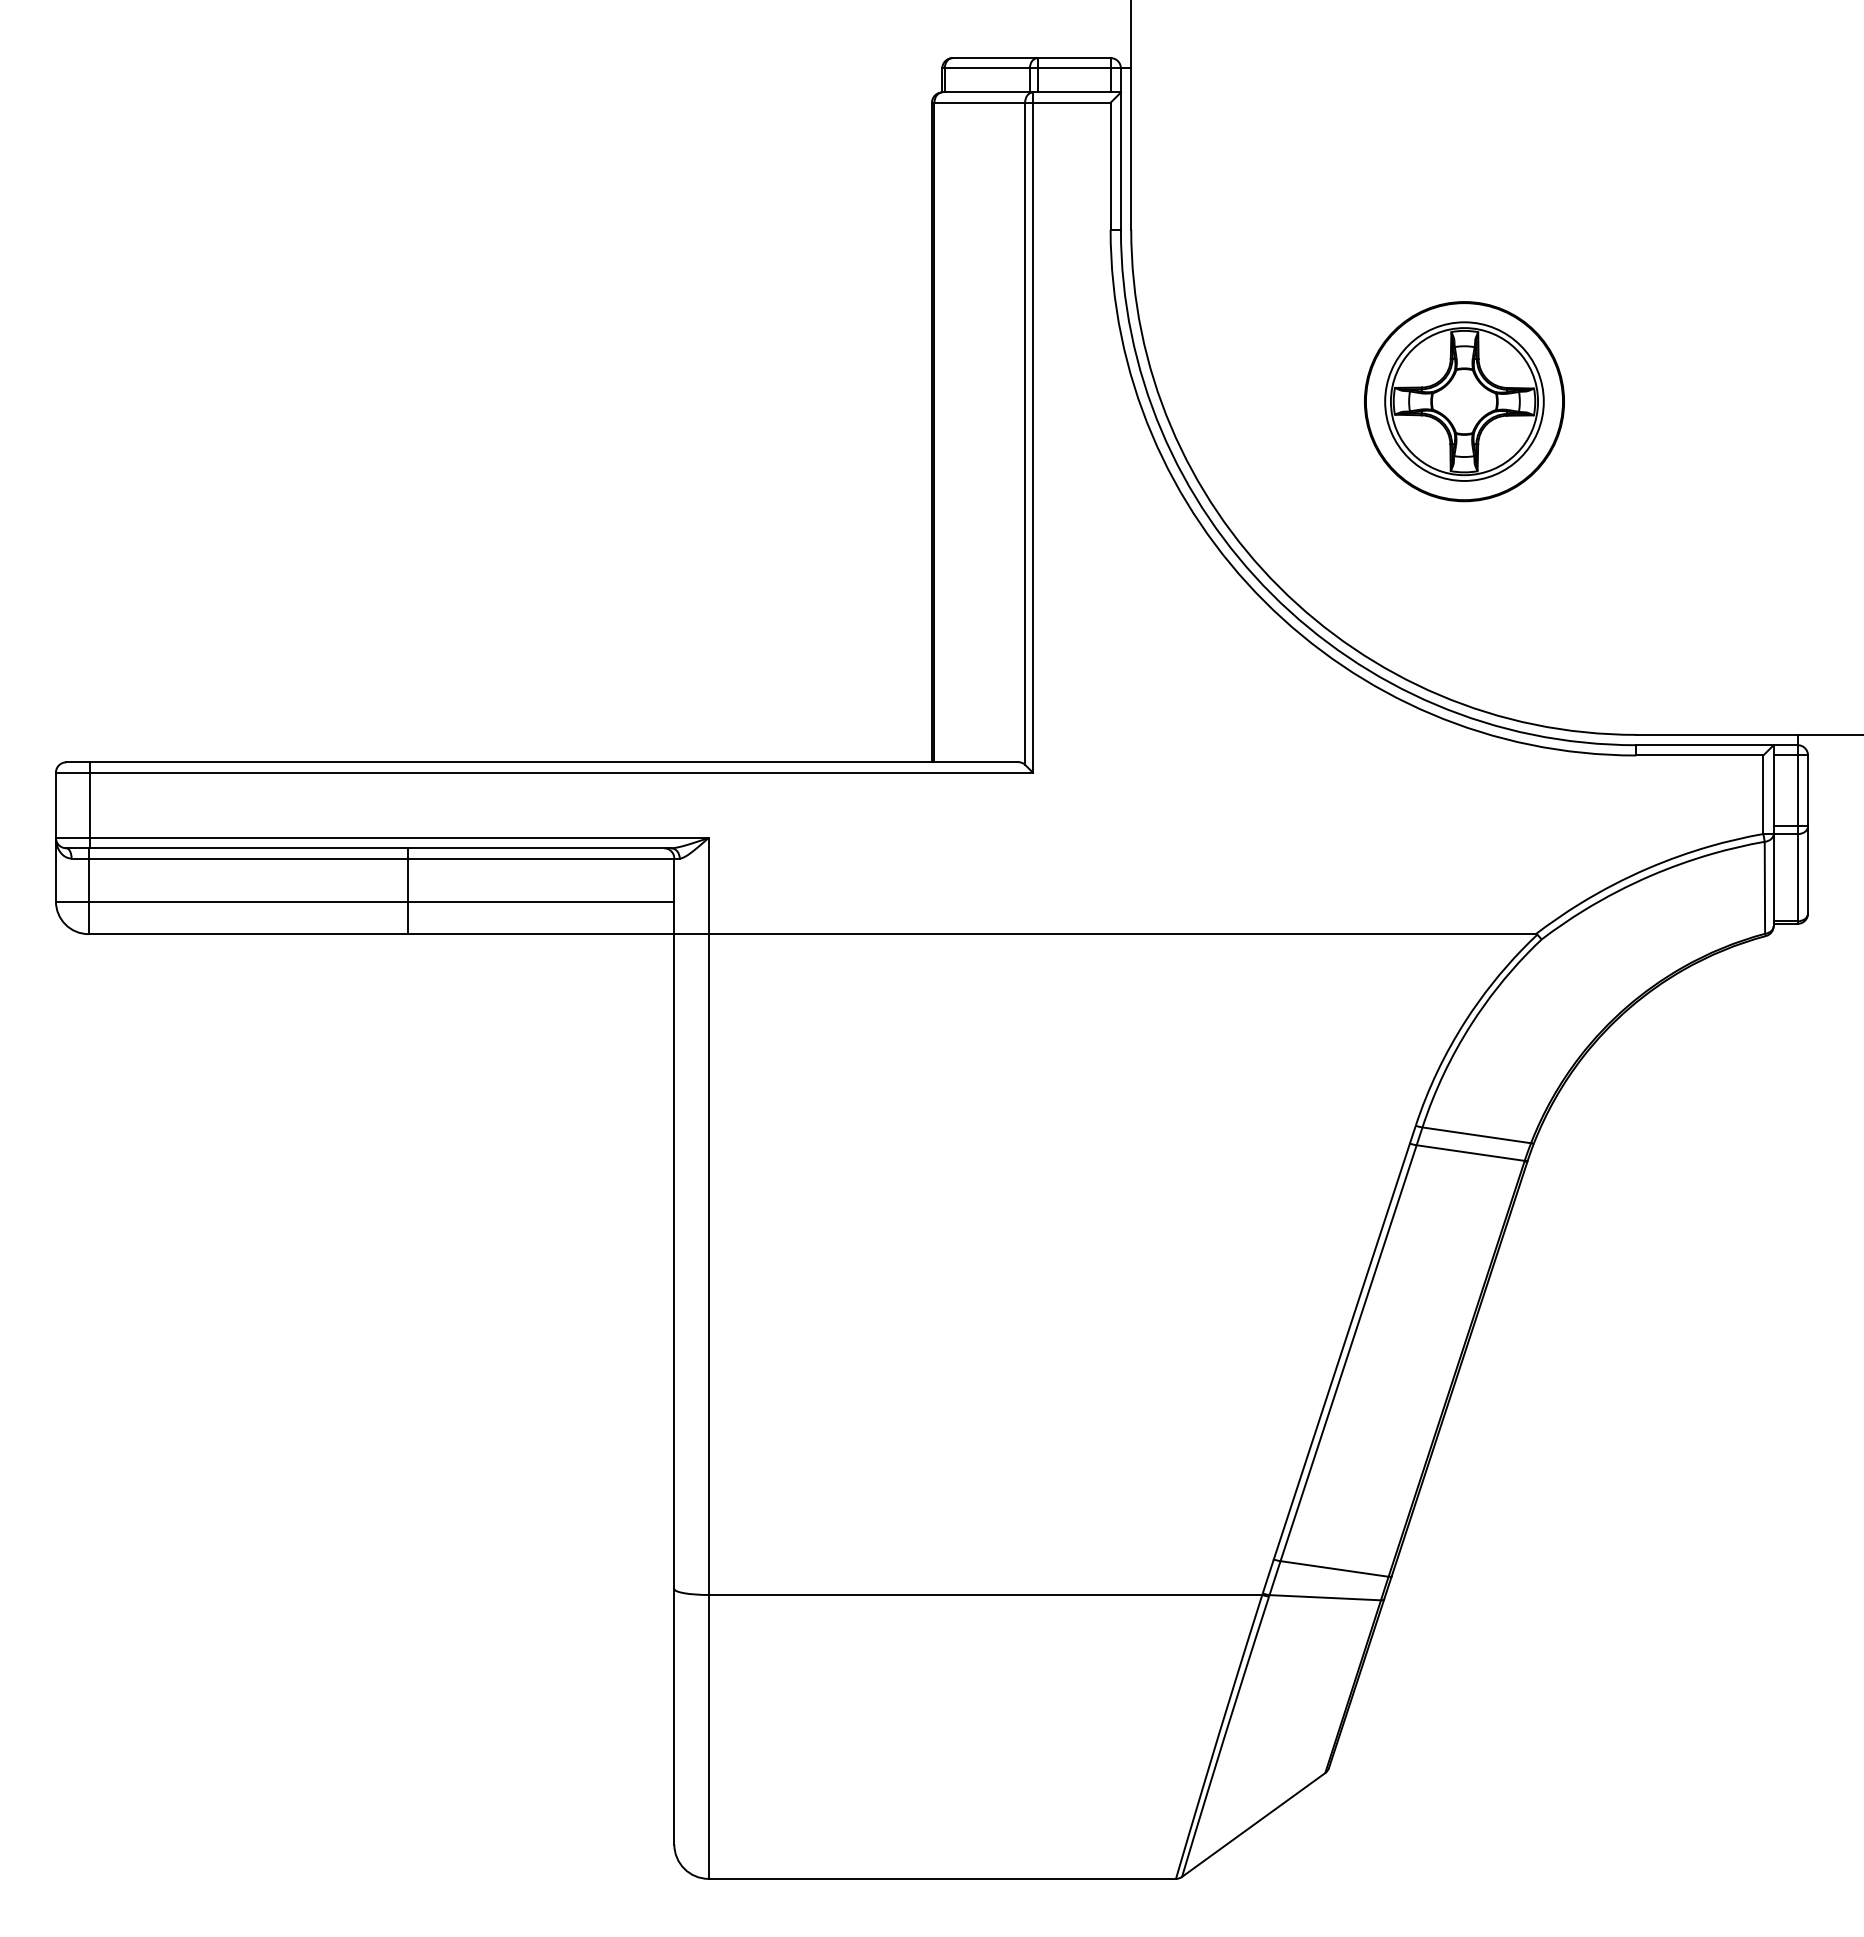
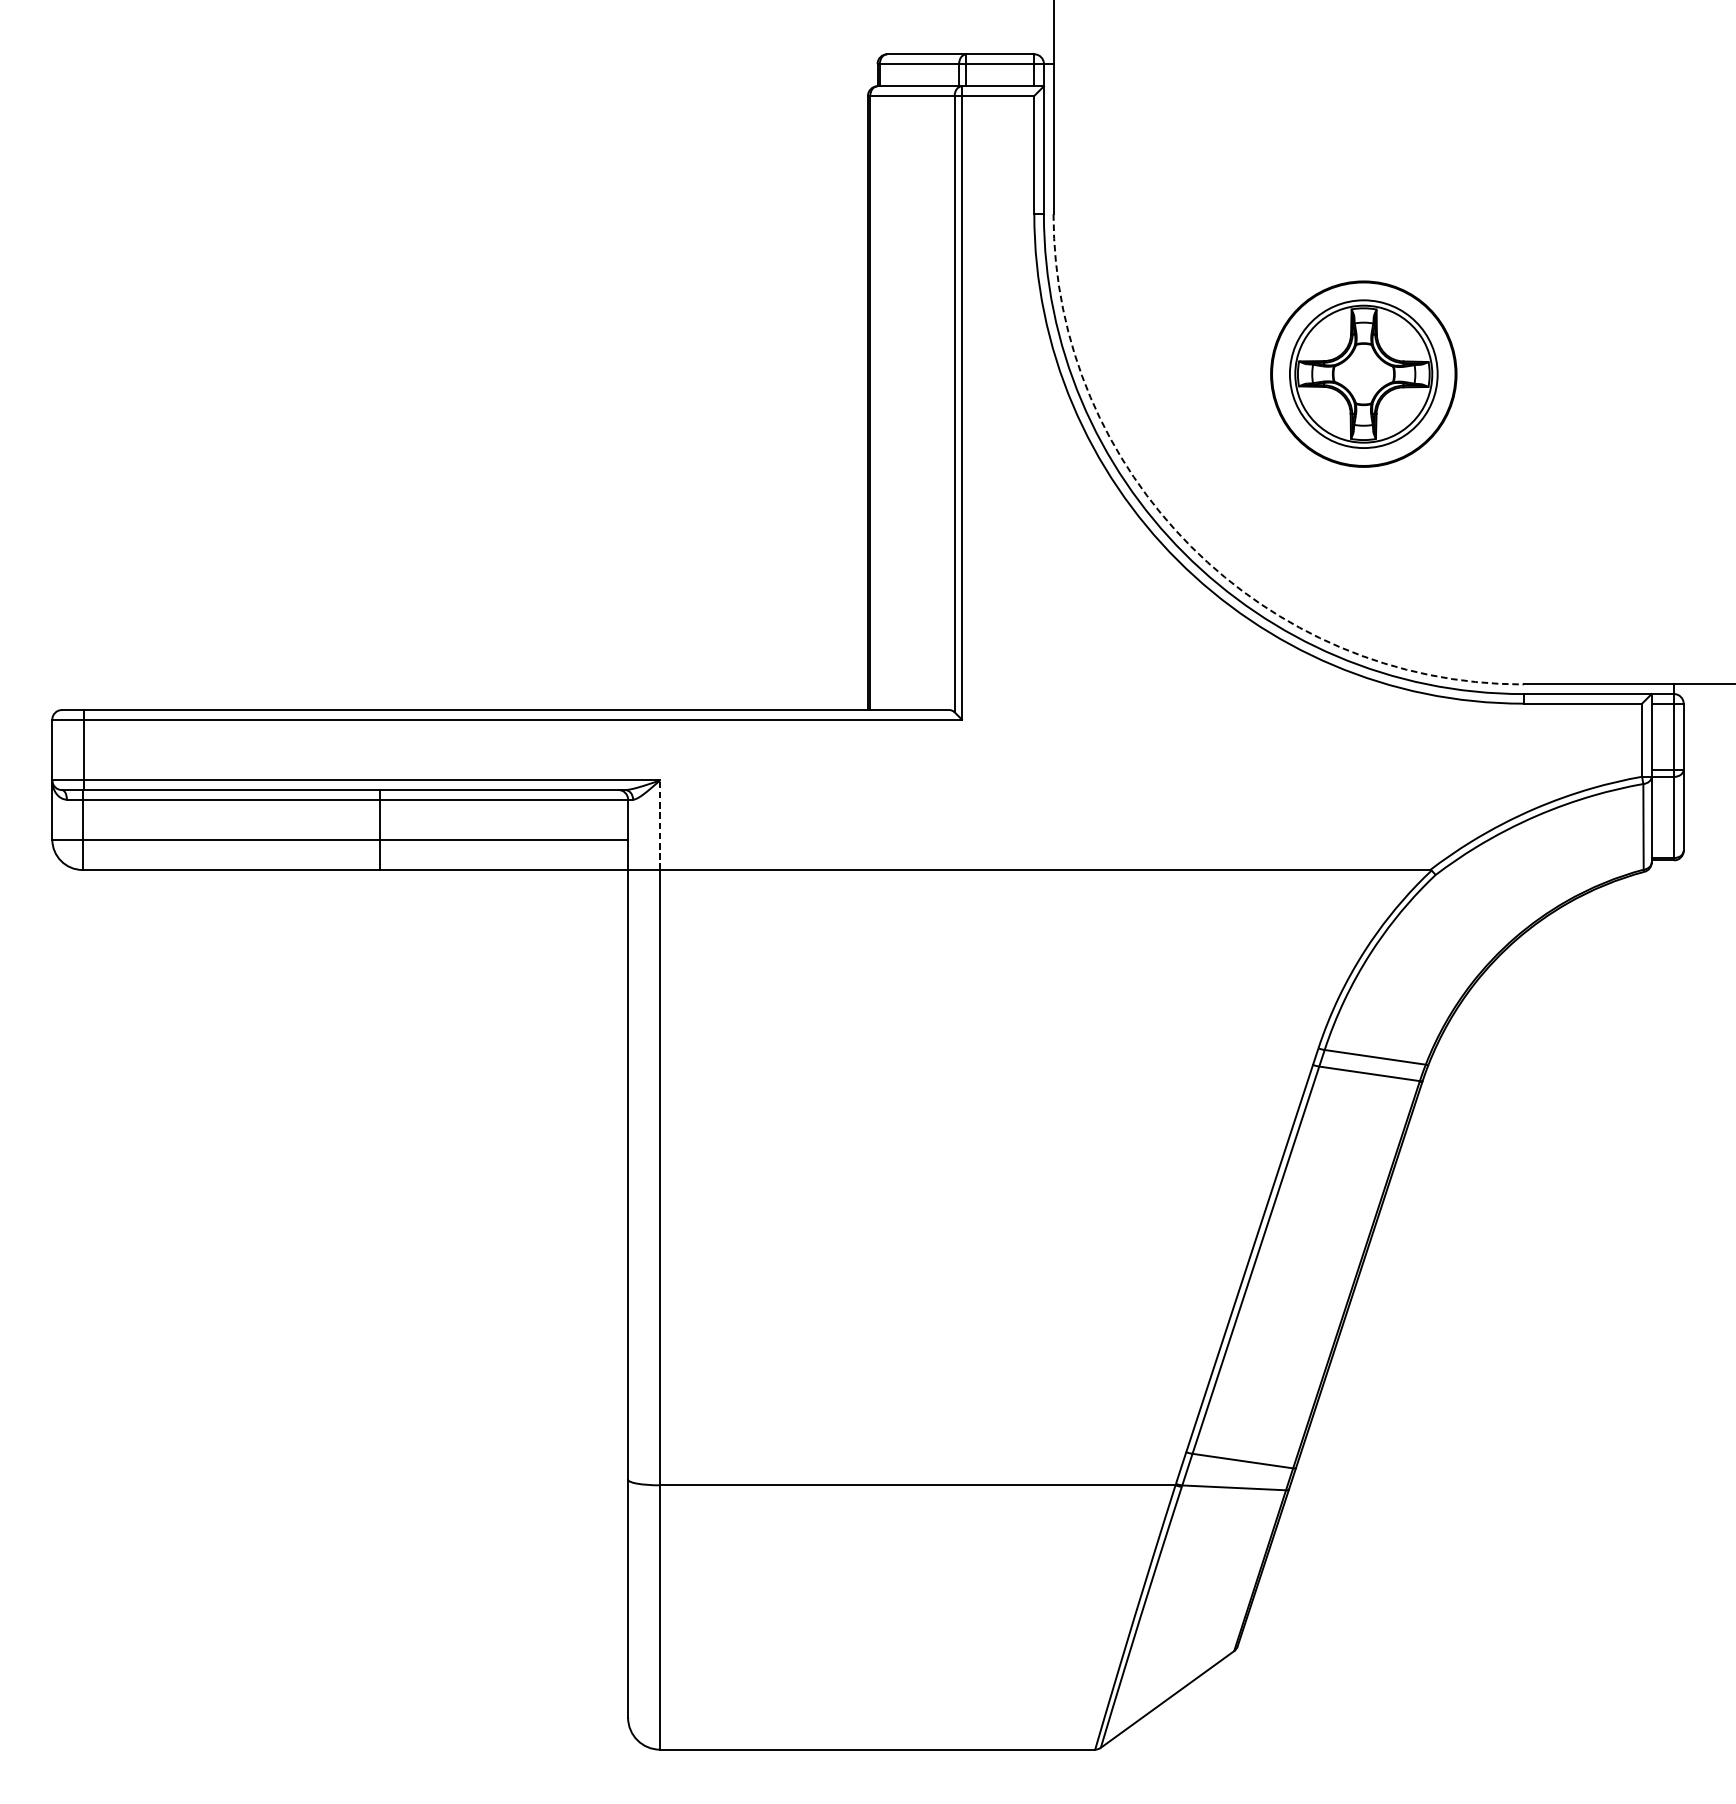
arc: (1279, 586) -> (1191, 546), solid -> dashed
line: (708, 885) -> (659, 824), solid -> dashed

